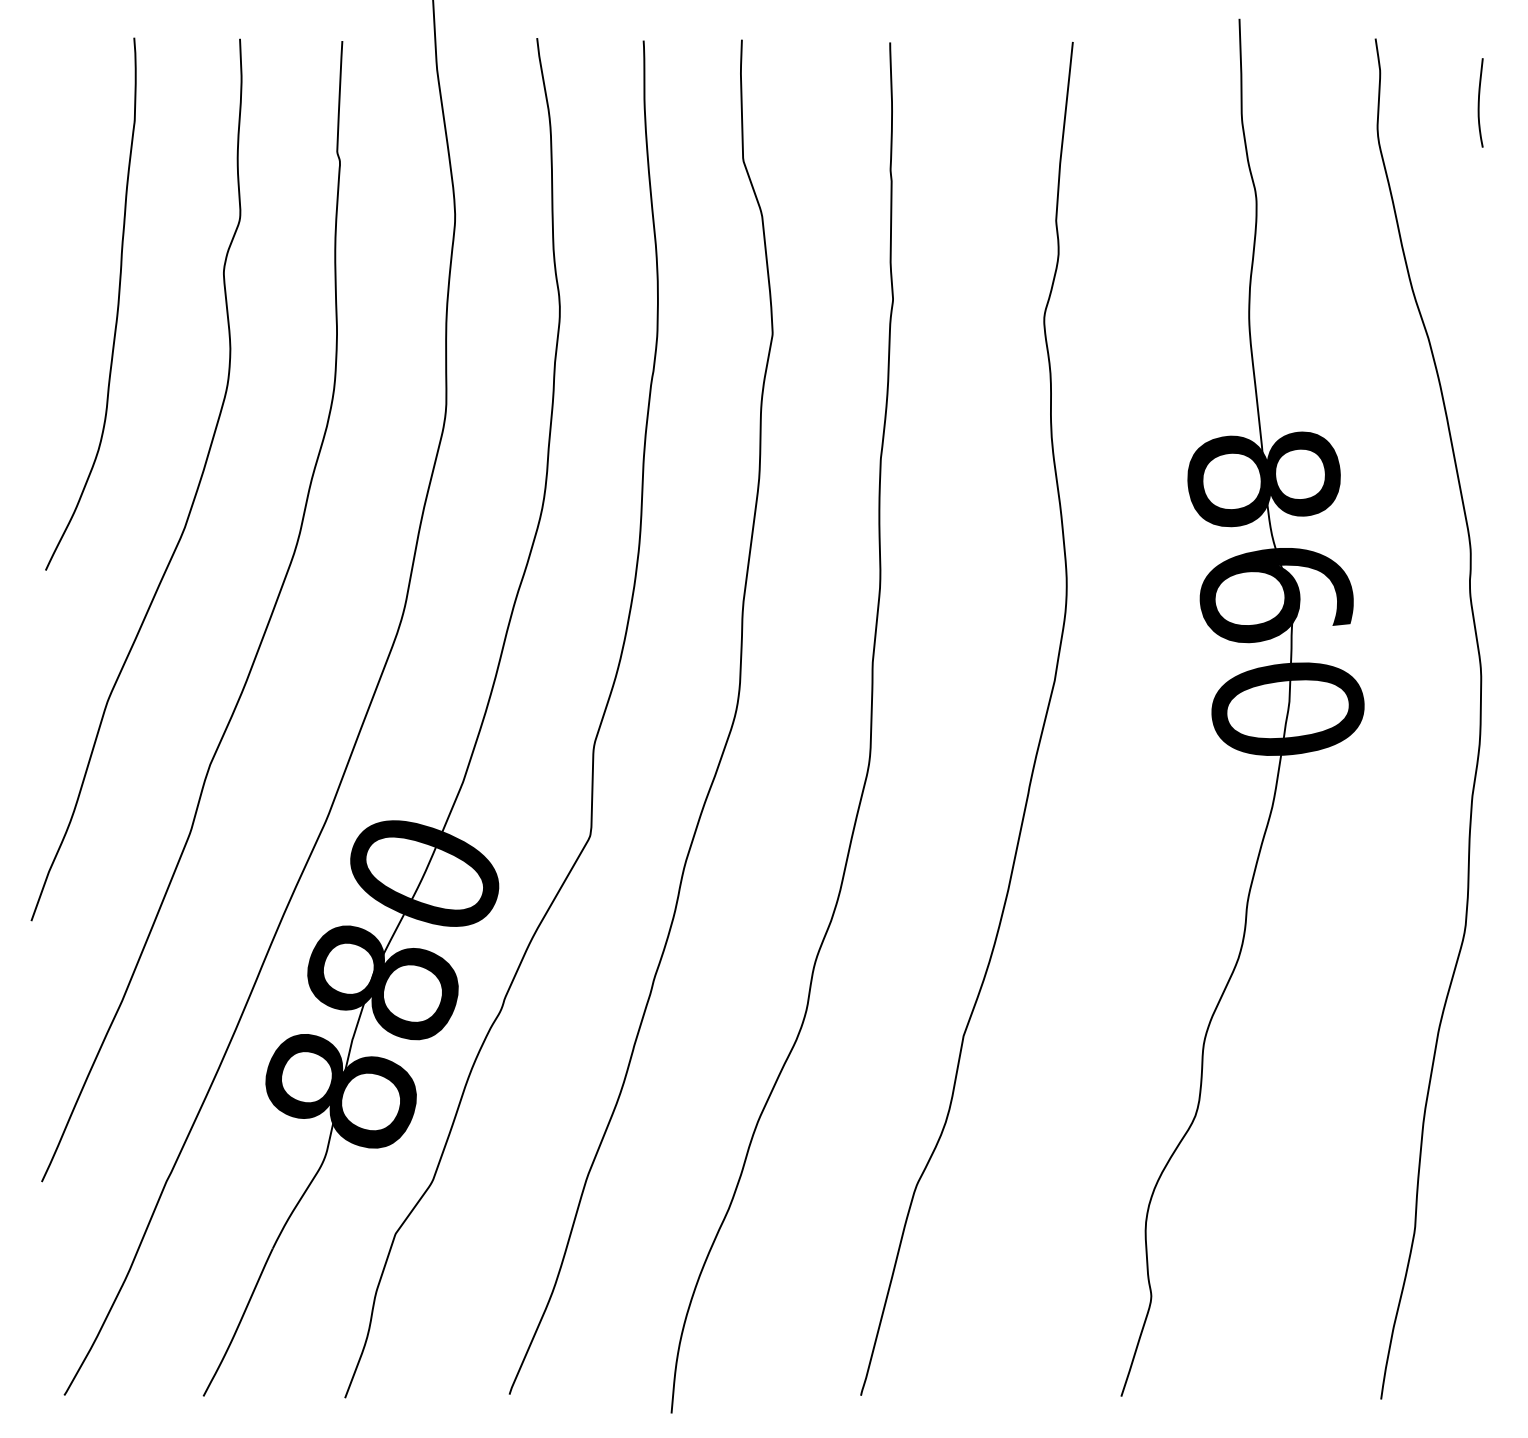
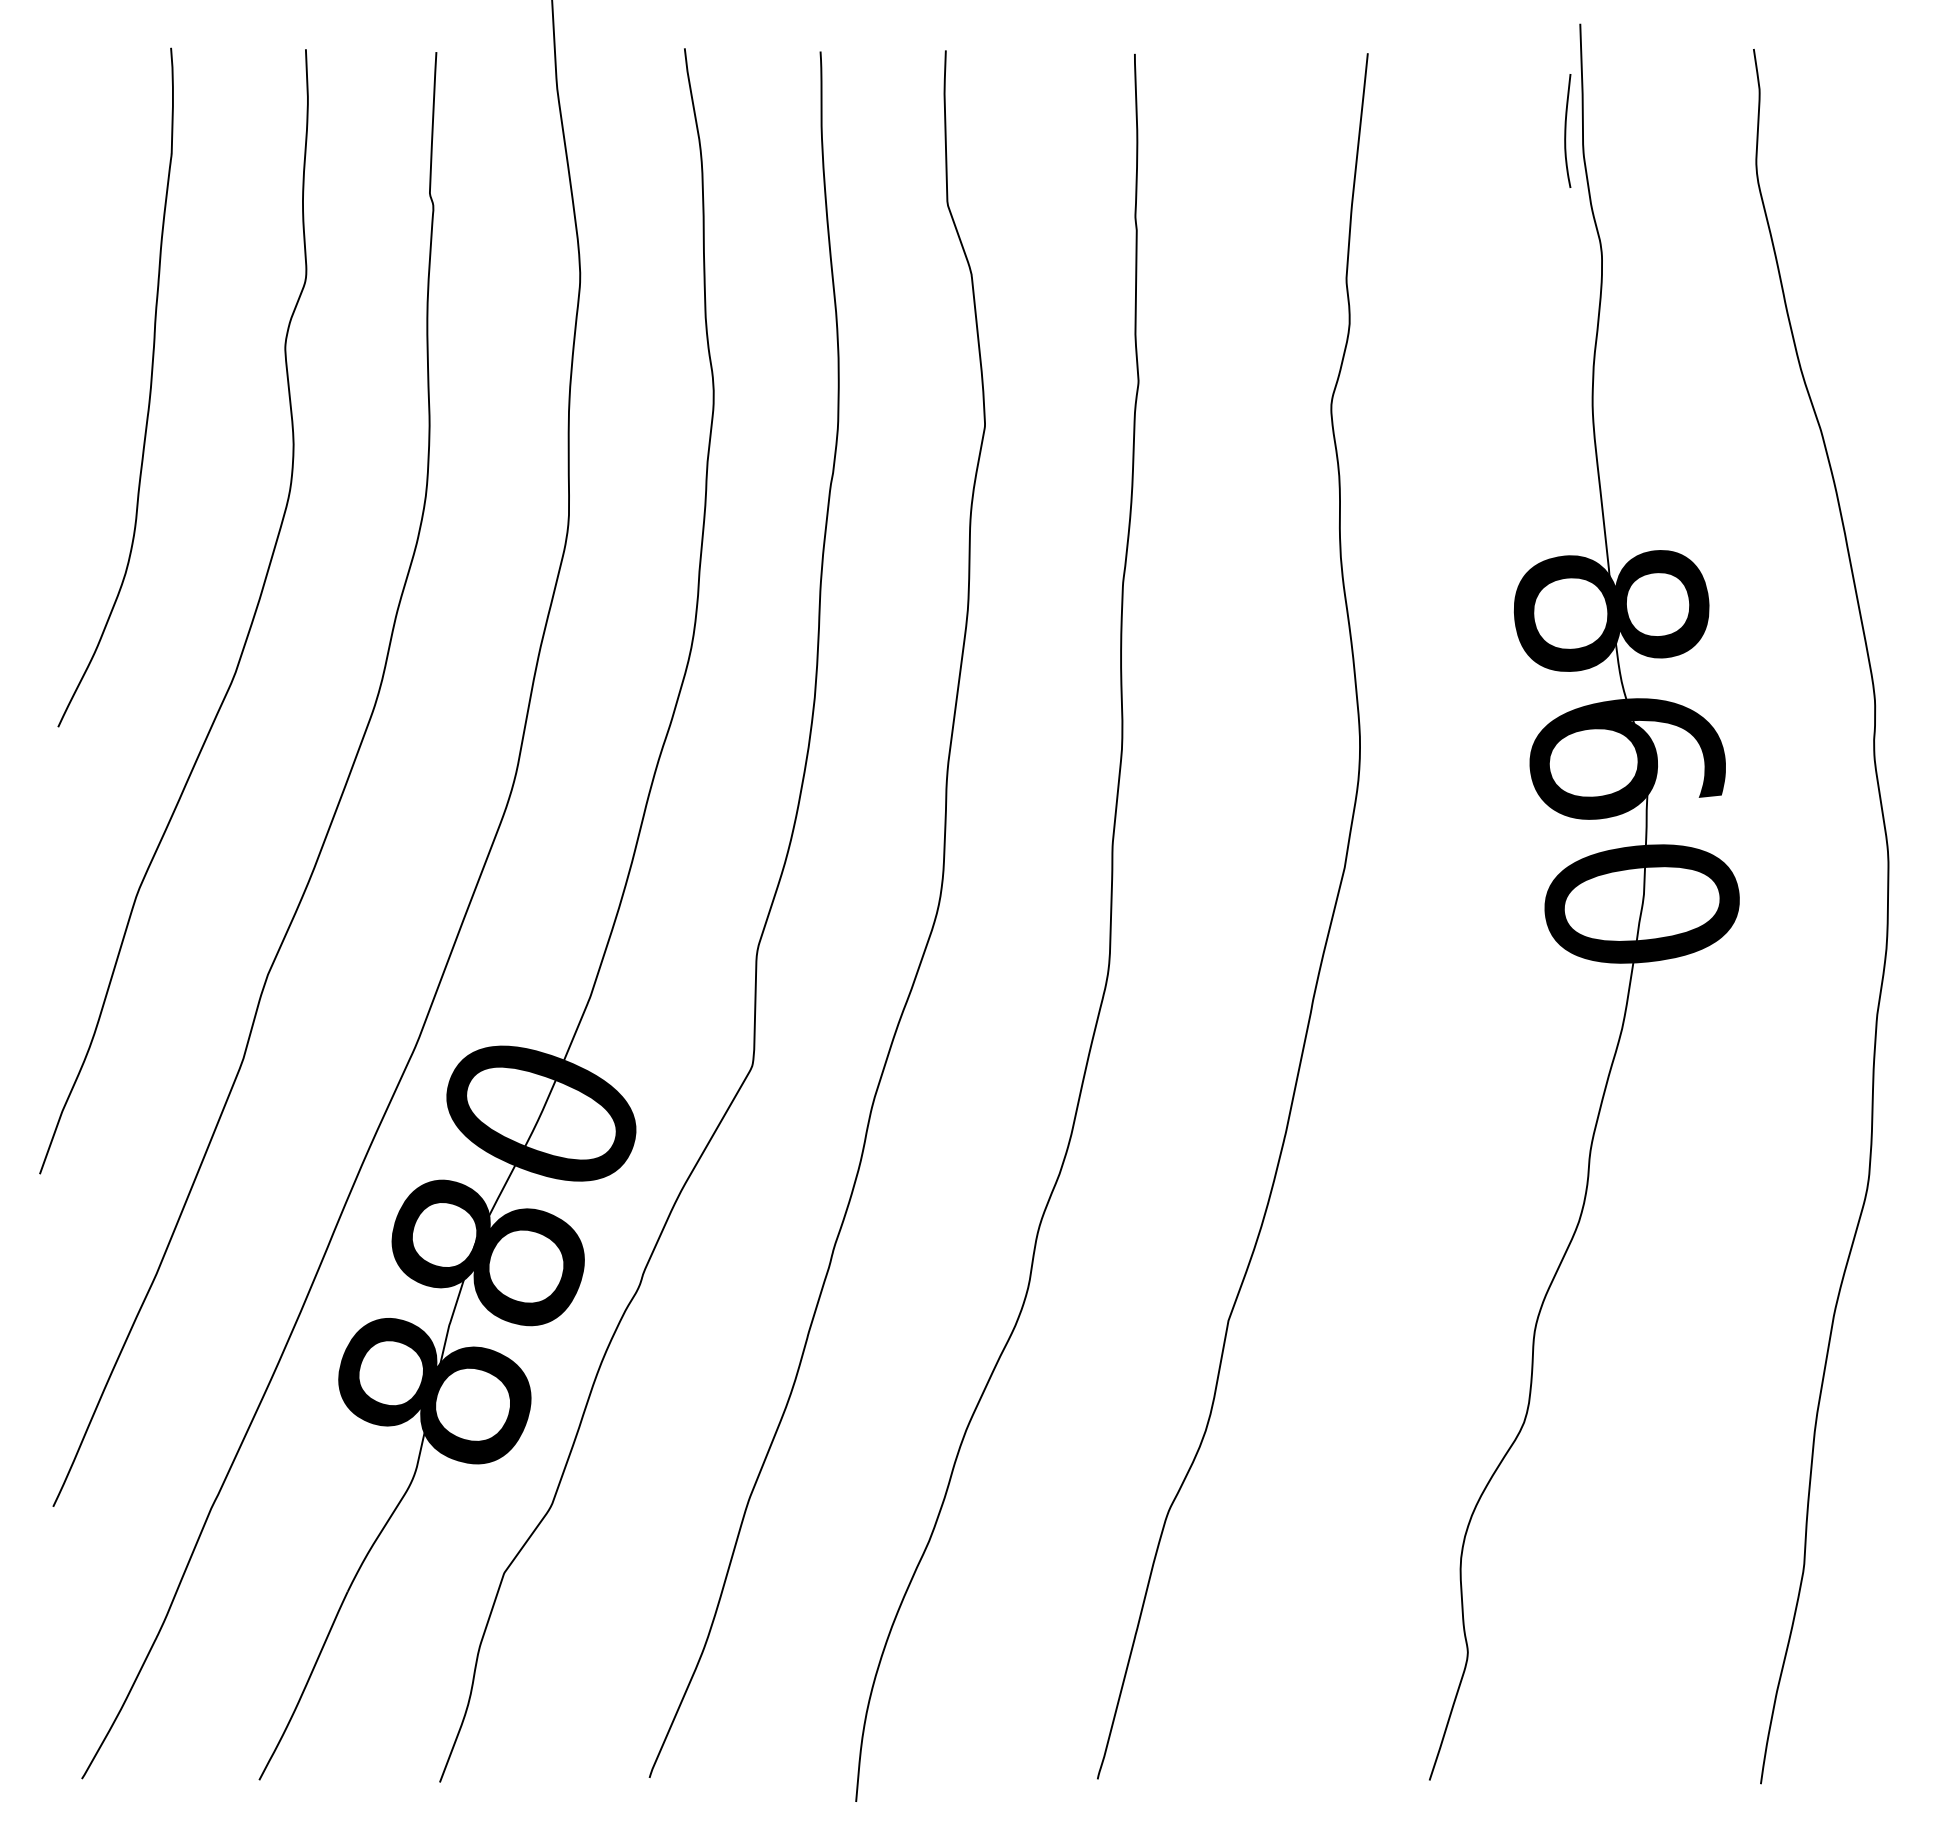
curve: (1479, 102) -> (1566, 130), moved

